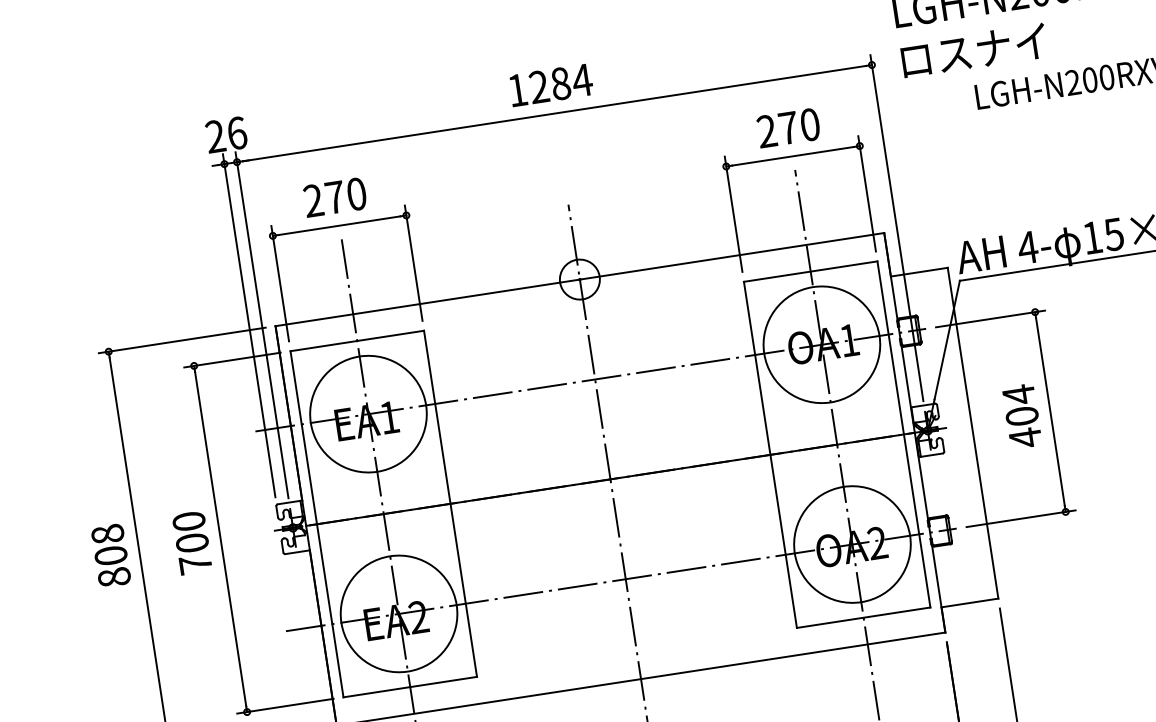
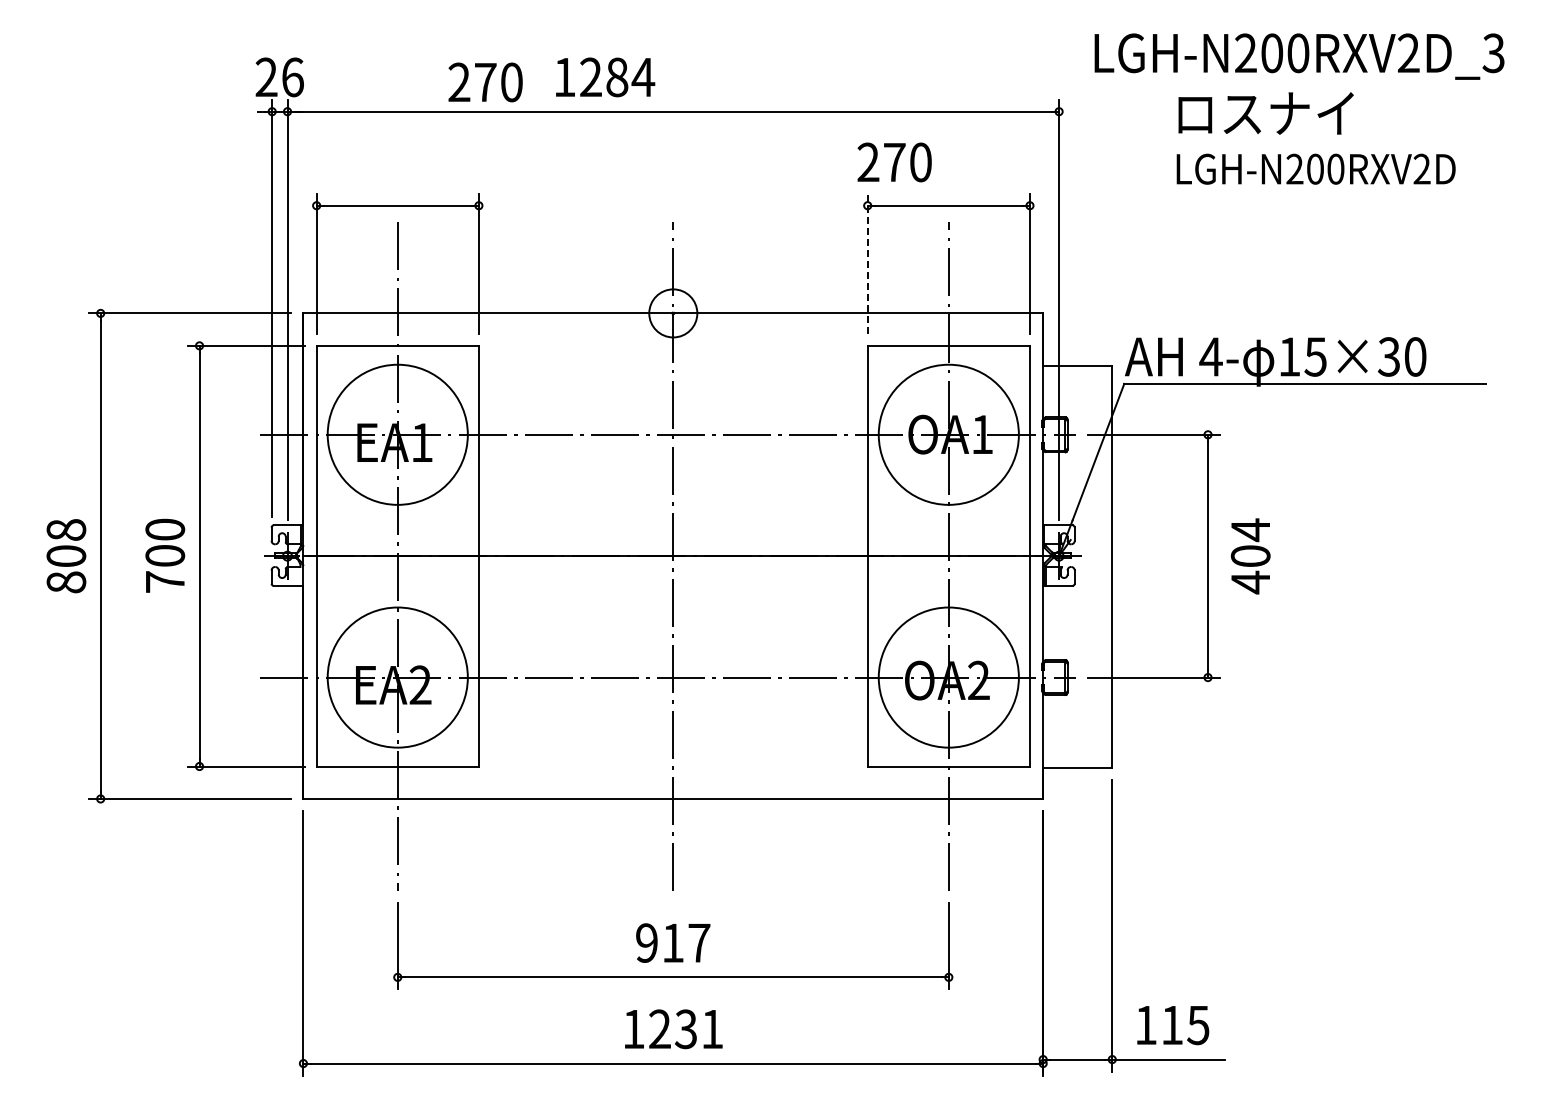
text: (973, 50) -> (1265, 113), moved
text: (551, 85) -> (605, 77), moved
text: (788, 128) -> (894, 162), moved
text: (335, 197) -> (485, 82), moved
line: (733, 214) -> (867, 263), solid -> dashed
text: (1022, 416) -> (1250, 556), moved

